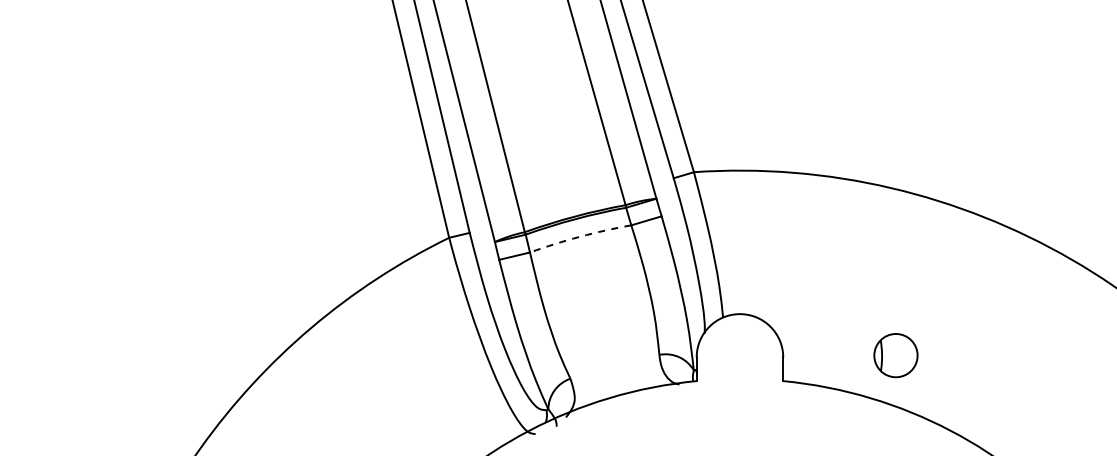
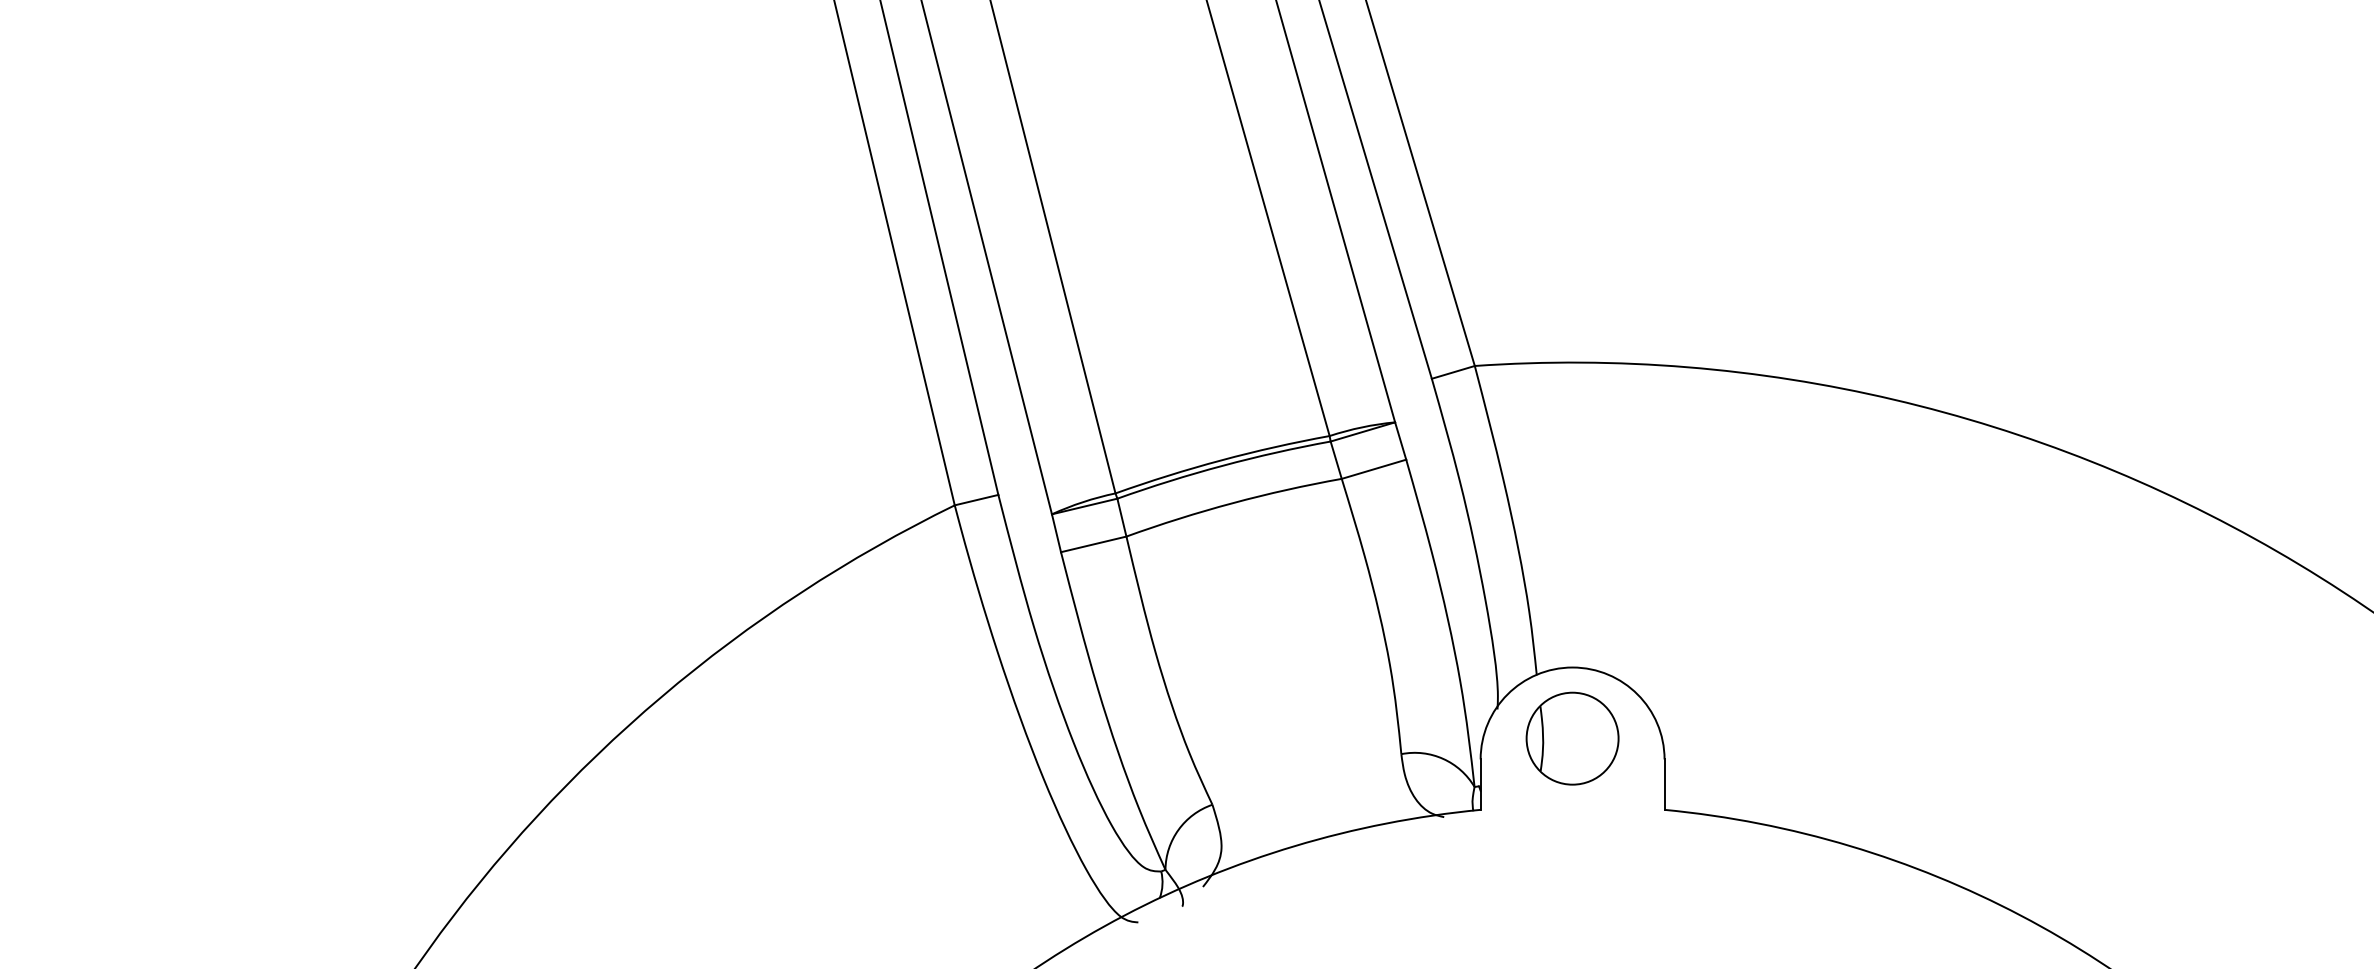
arc: (580, 236) -> (1233, 502), dashed -> solid
part: (895, 355) -> (1571, 738), moved

